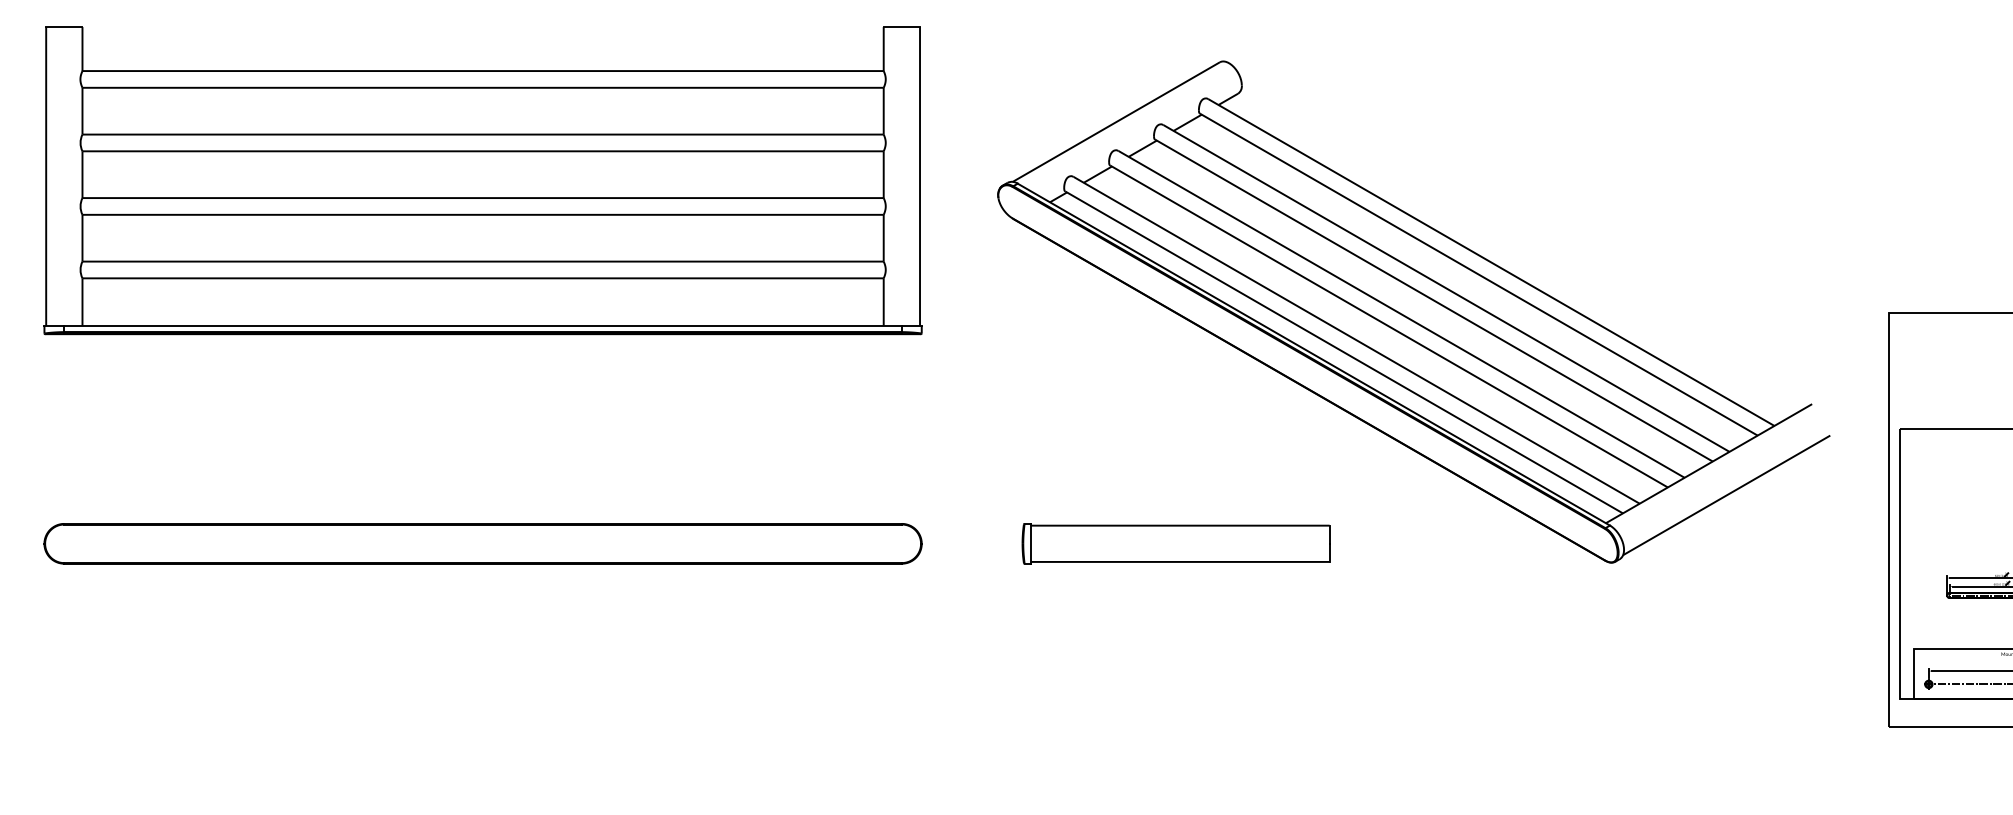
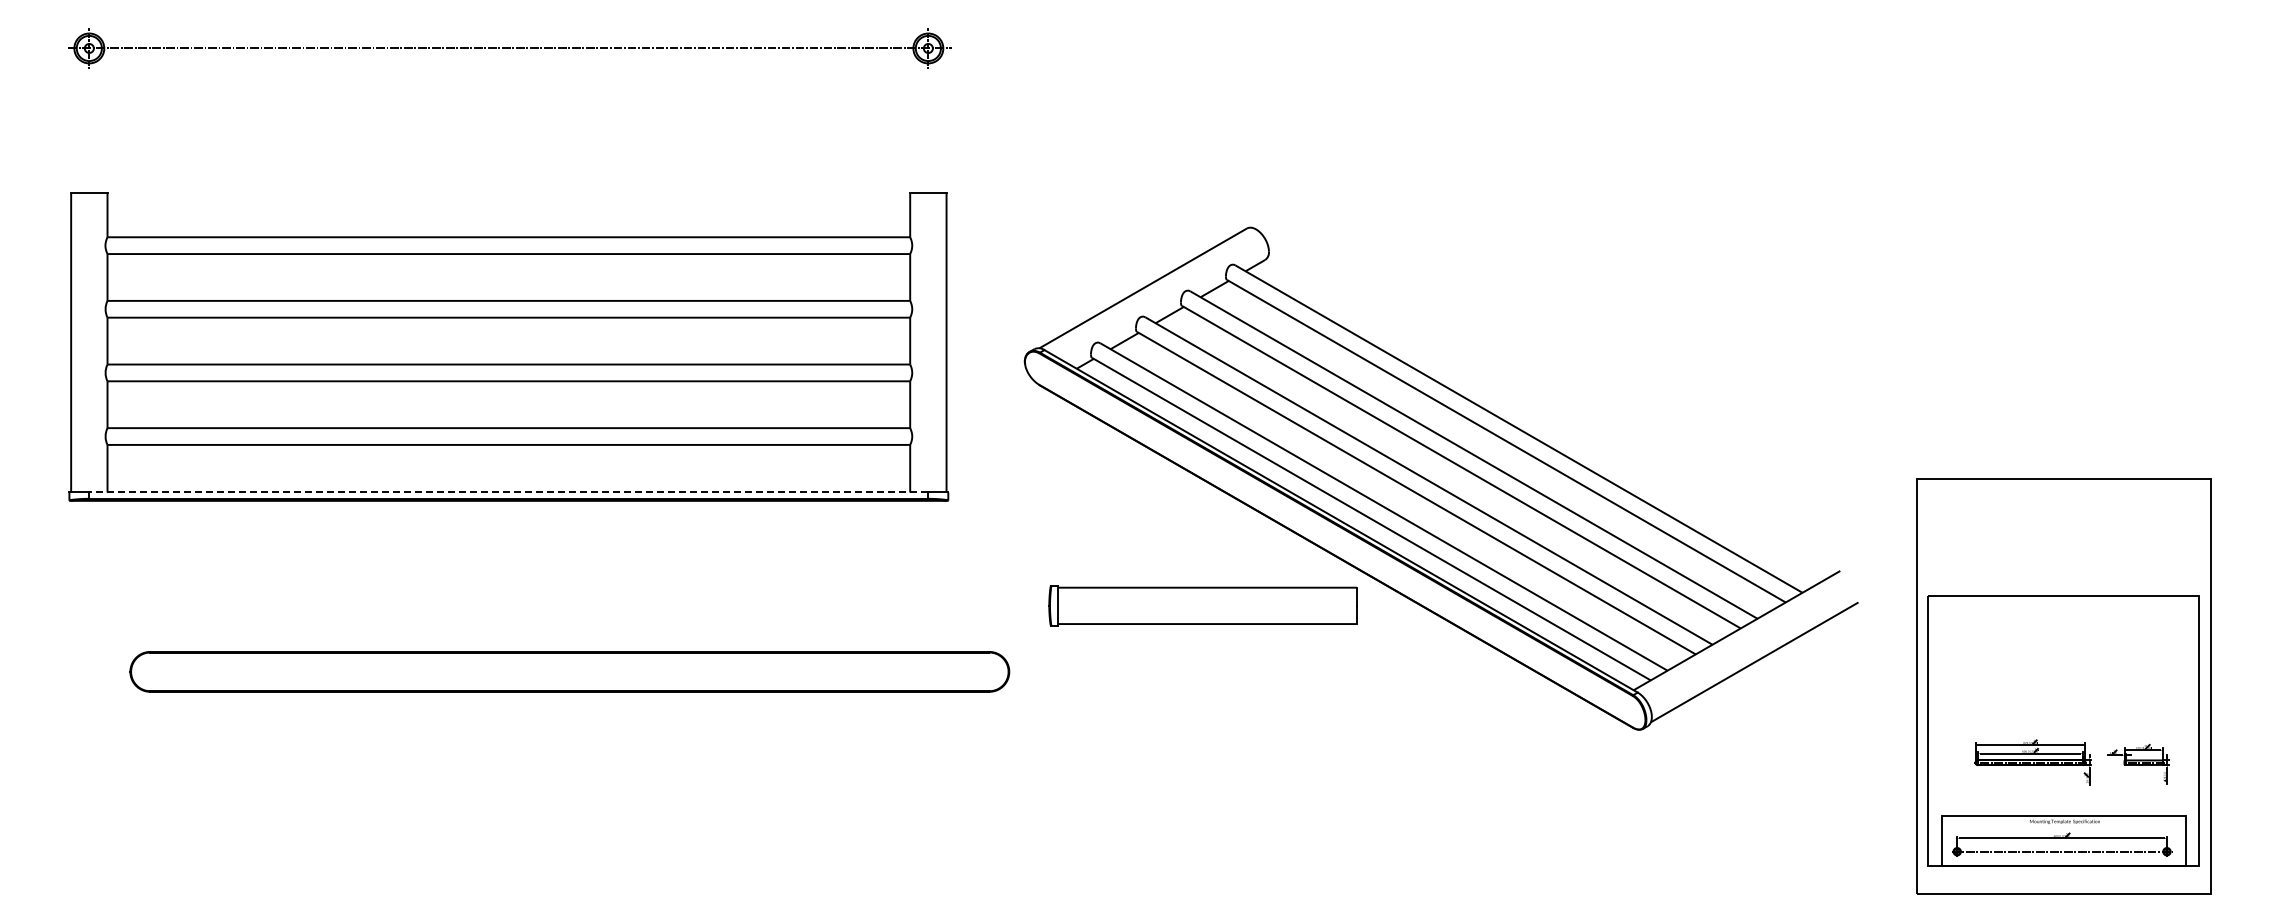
line: (482, 325) -> (508, 492), solid -> dashed
part: (482, 543) -> (569, 671), moved
part: (1175, 543) -> (1202, 605), moved

